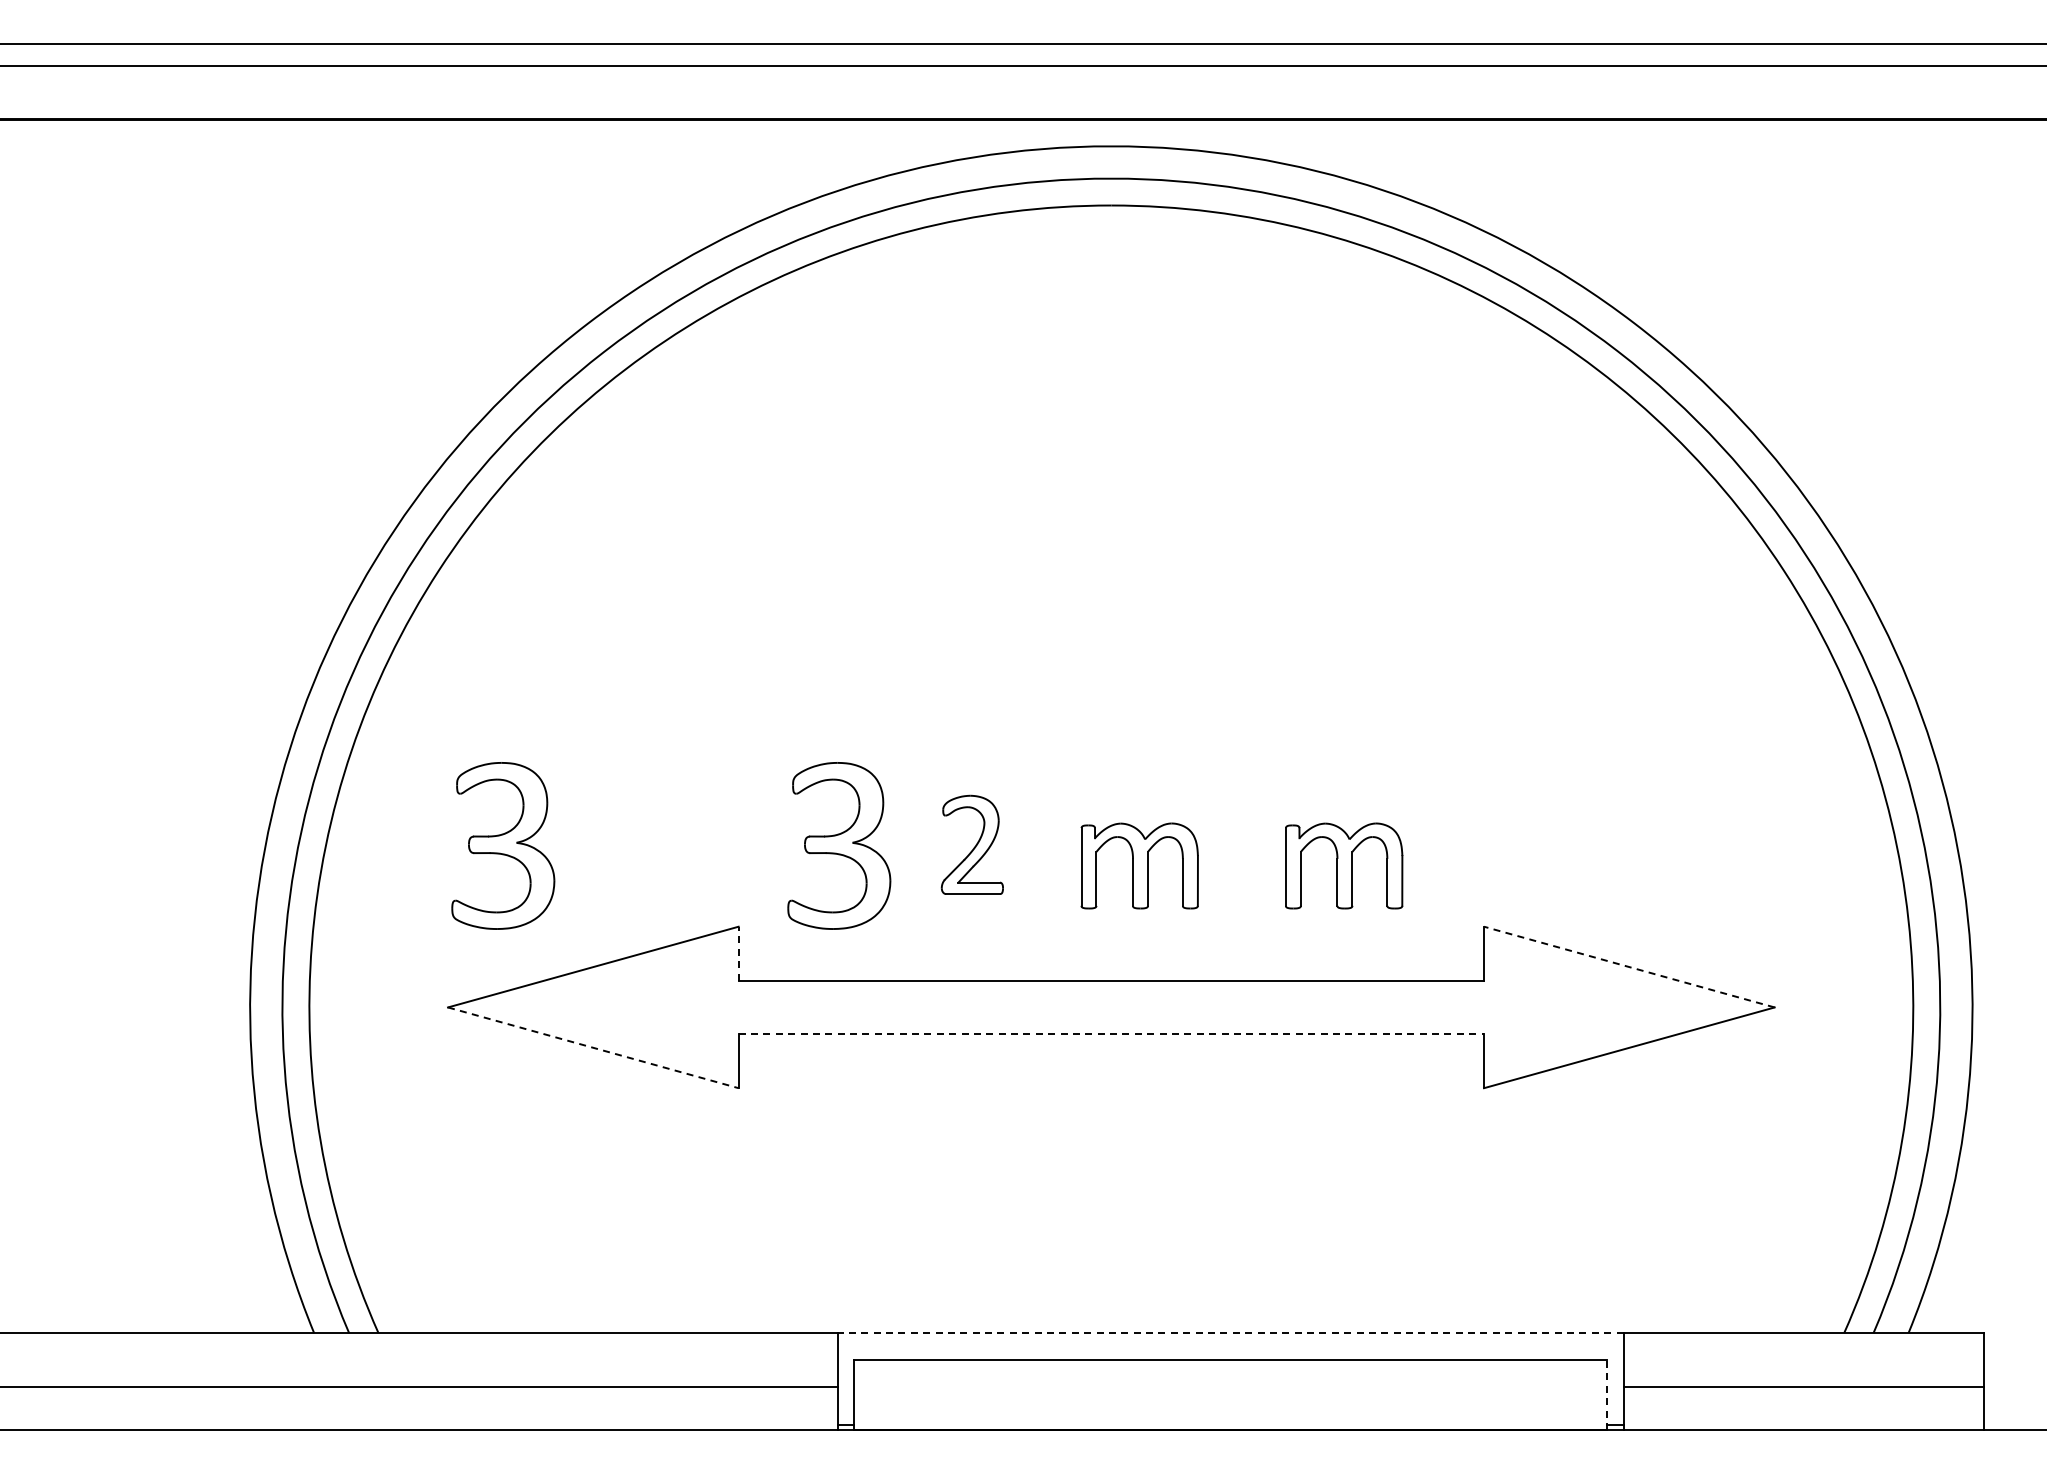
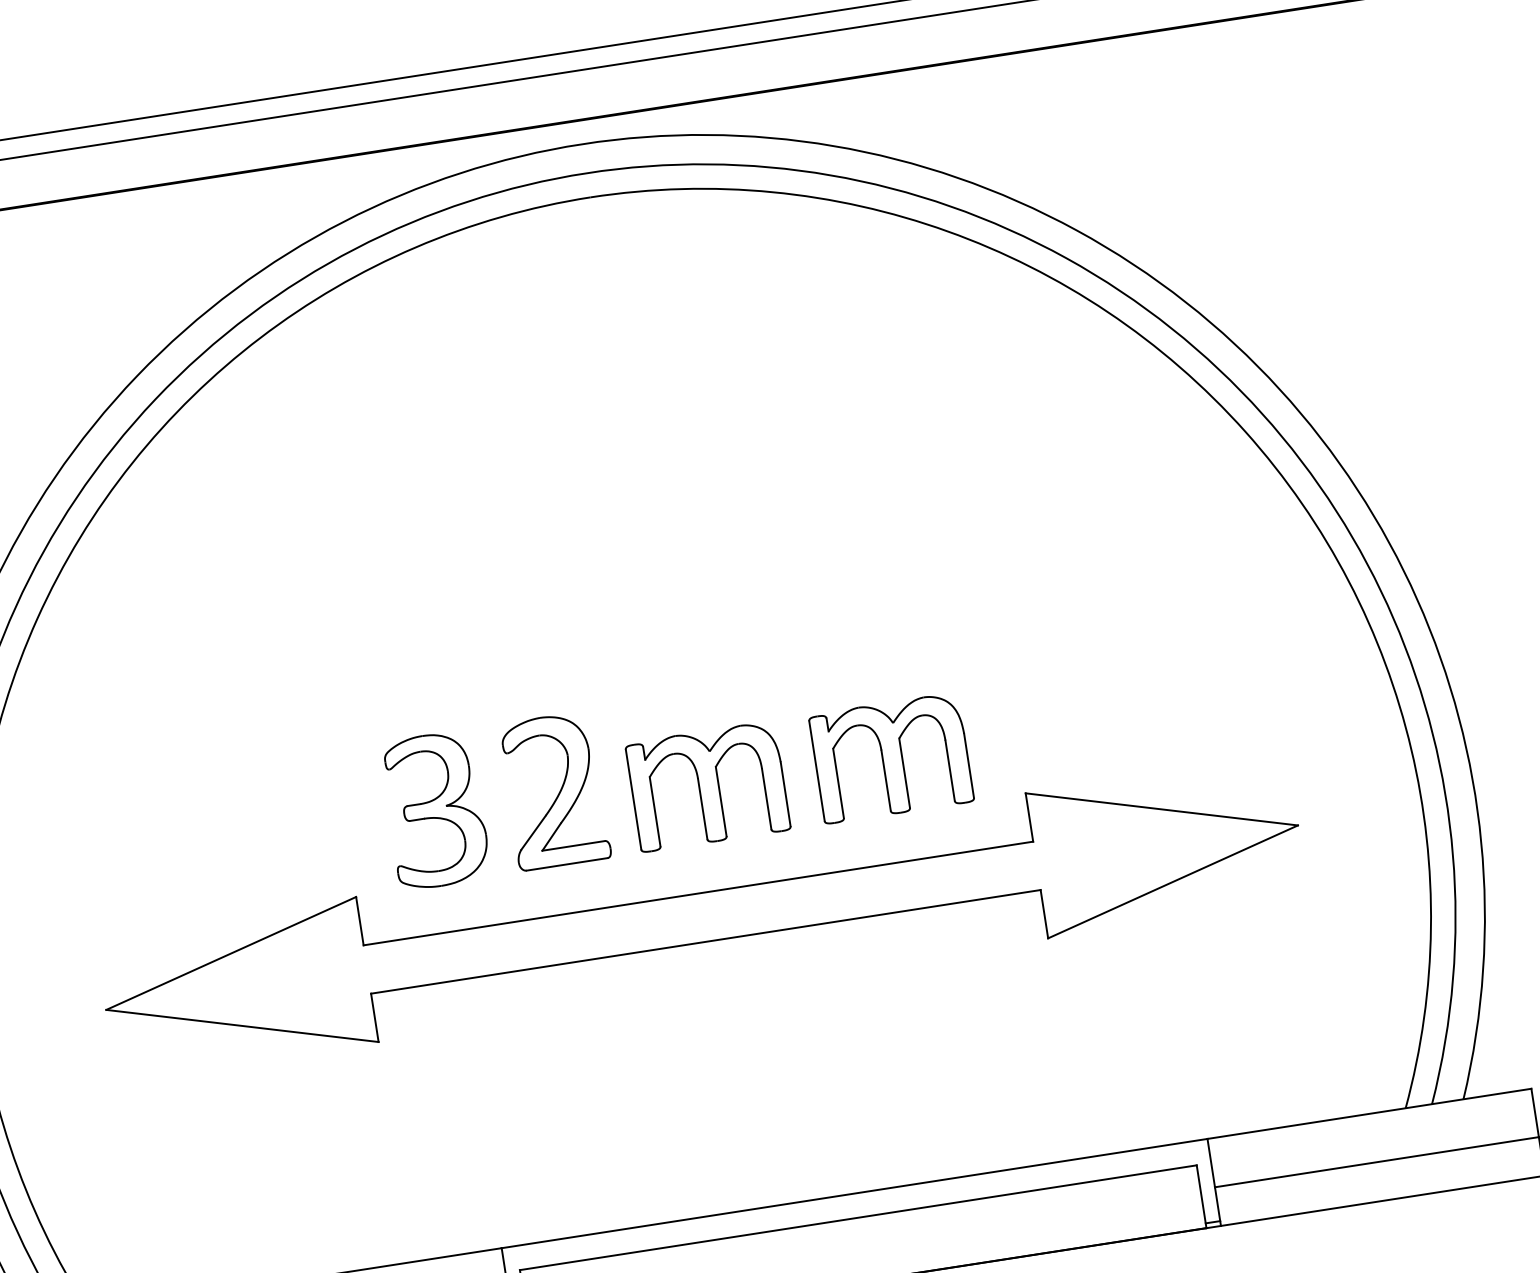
part: (972, 844) -> (554, 790), size x1.67
part: (503, 845) -> (133, 856), removed
part: (1139, 865) -> (707, 786), size x1.43
part: (1344, 865) -> (891, 757), size x1.43
line: (738, 953) -> (359, 921), dashed -> solid
line: (1629, 967) -> (1161, 809), dashed -> solid
line: (1111, 1034) -> (706, 941), dashed -> solid
line: (593, 1047) -> (242, 1025), dashed -> solid
line: (1230, 1333) -> (854, 1193), dashed -> solid
line: (1607, 1394) -> (1201, 1196), dashed -> solid

